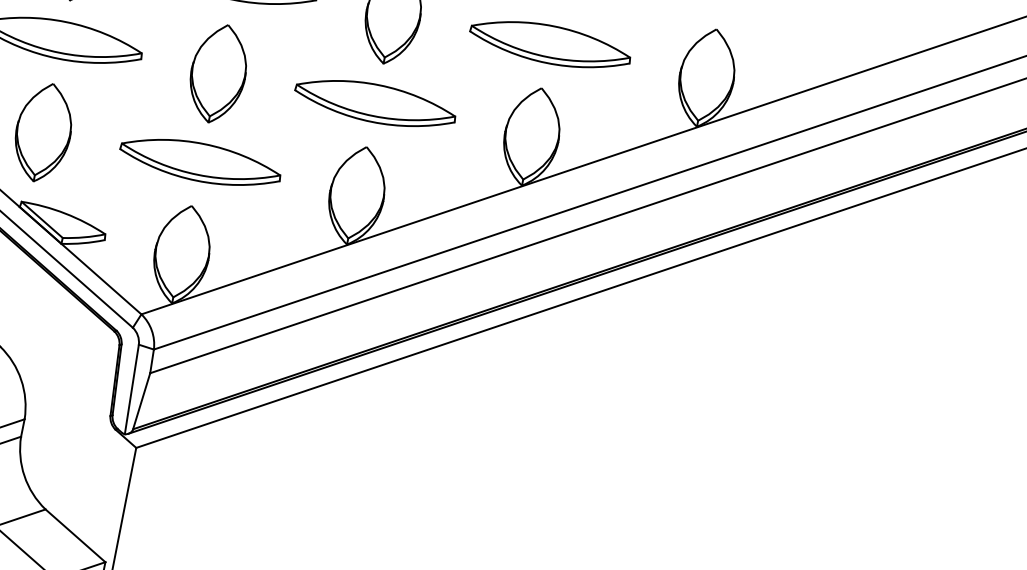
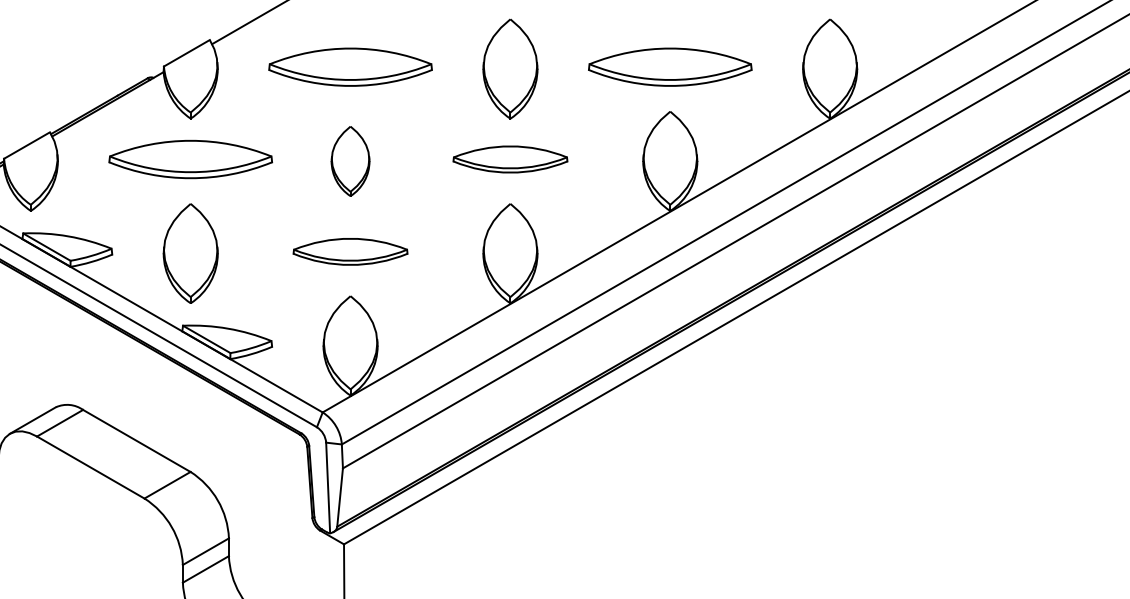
part: (218, 73) -> (350, 161), size x0.7
part: (375, 103) -> (510, 159), size x0.7
part: (200, 162) -> (350, 251), size x0.7

